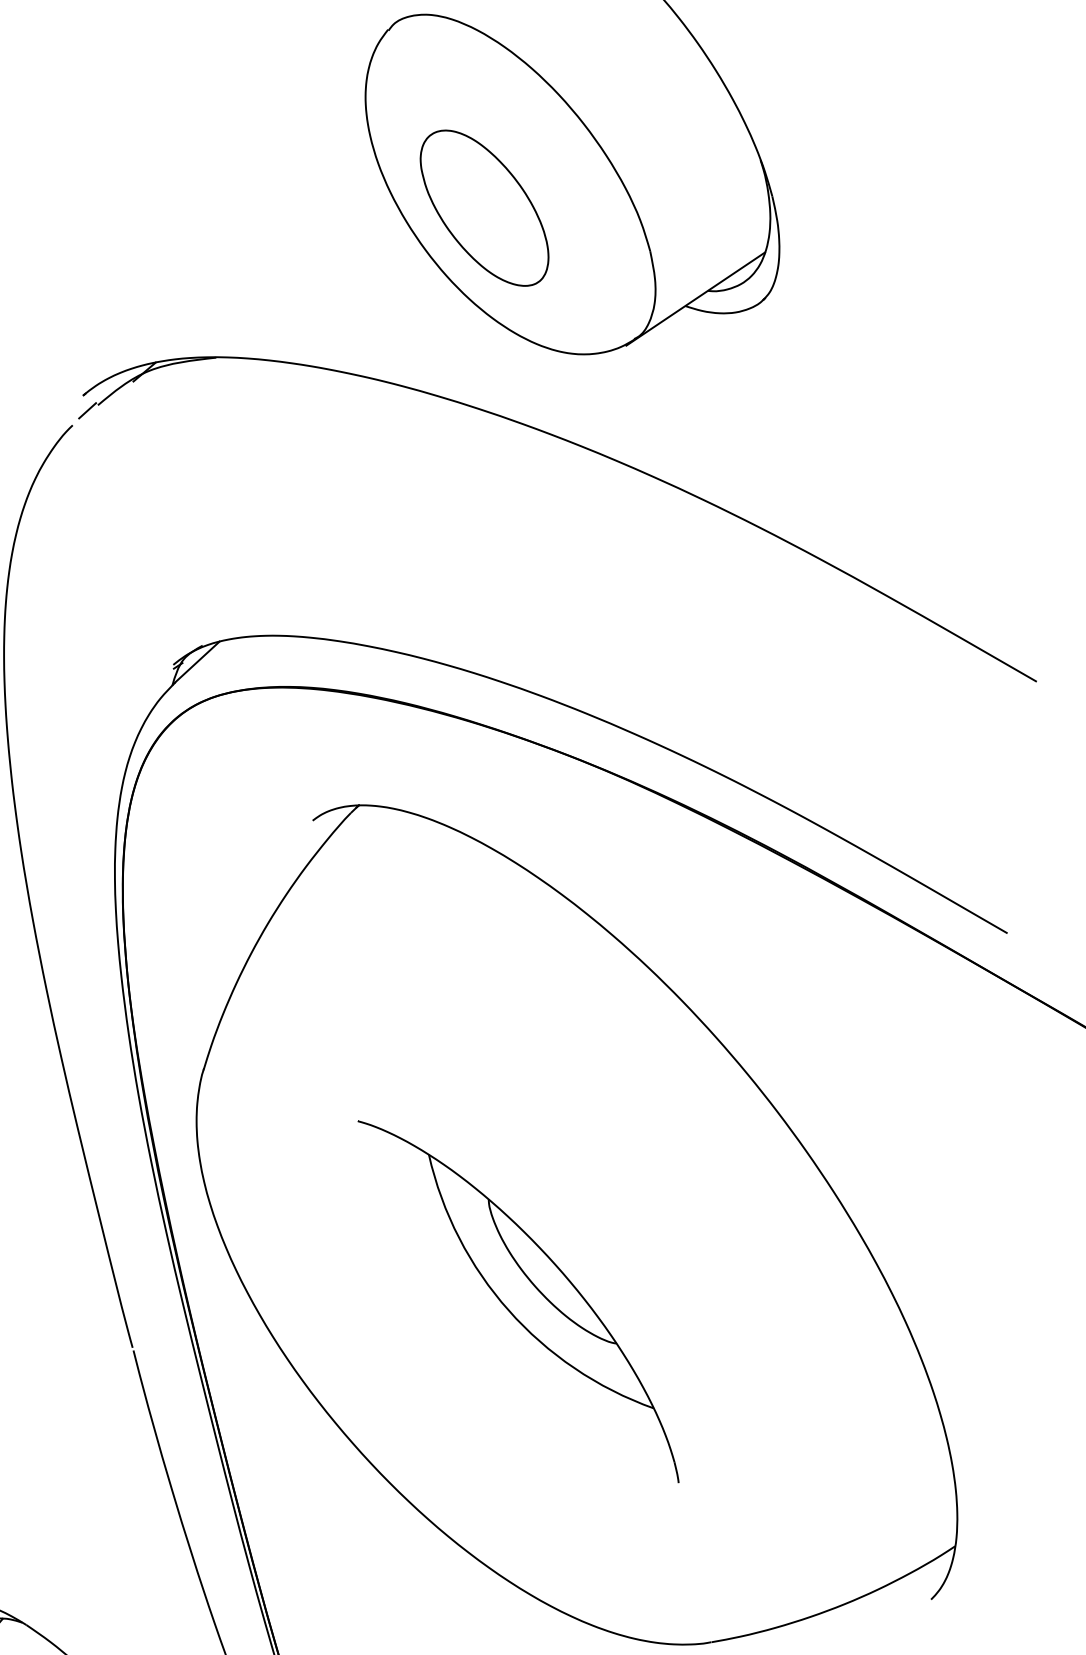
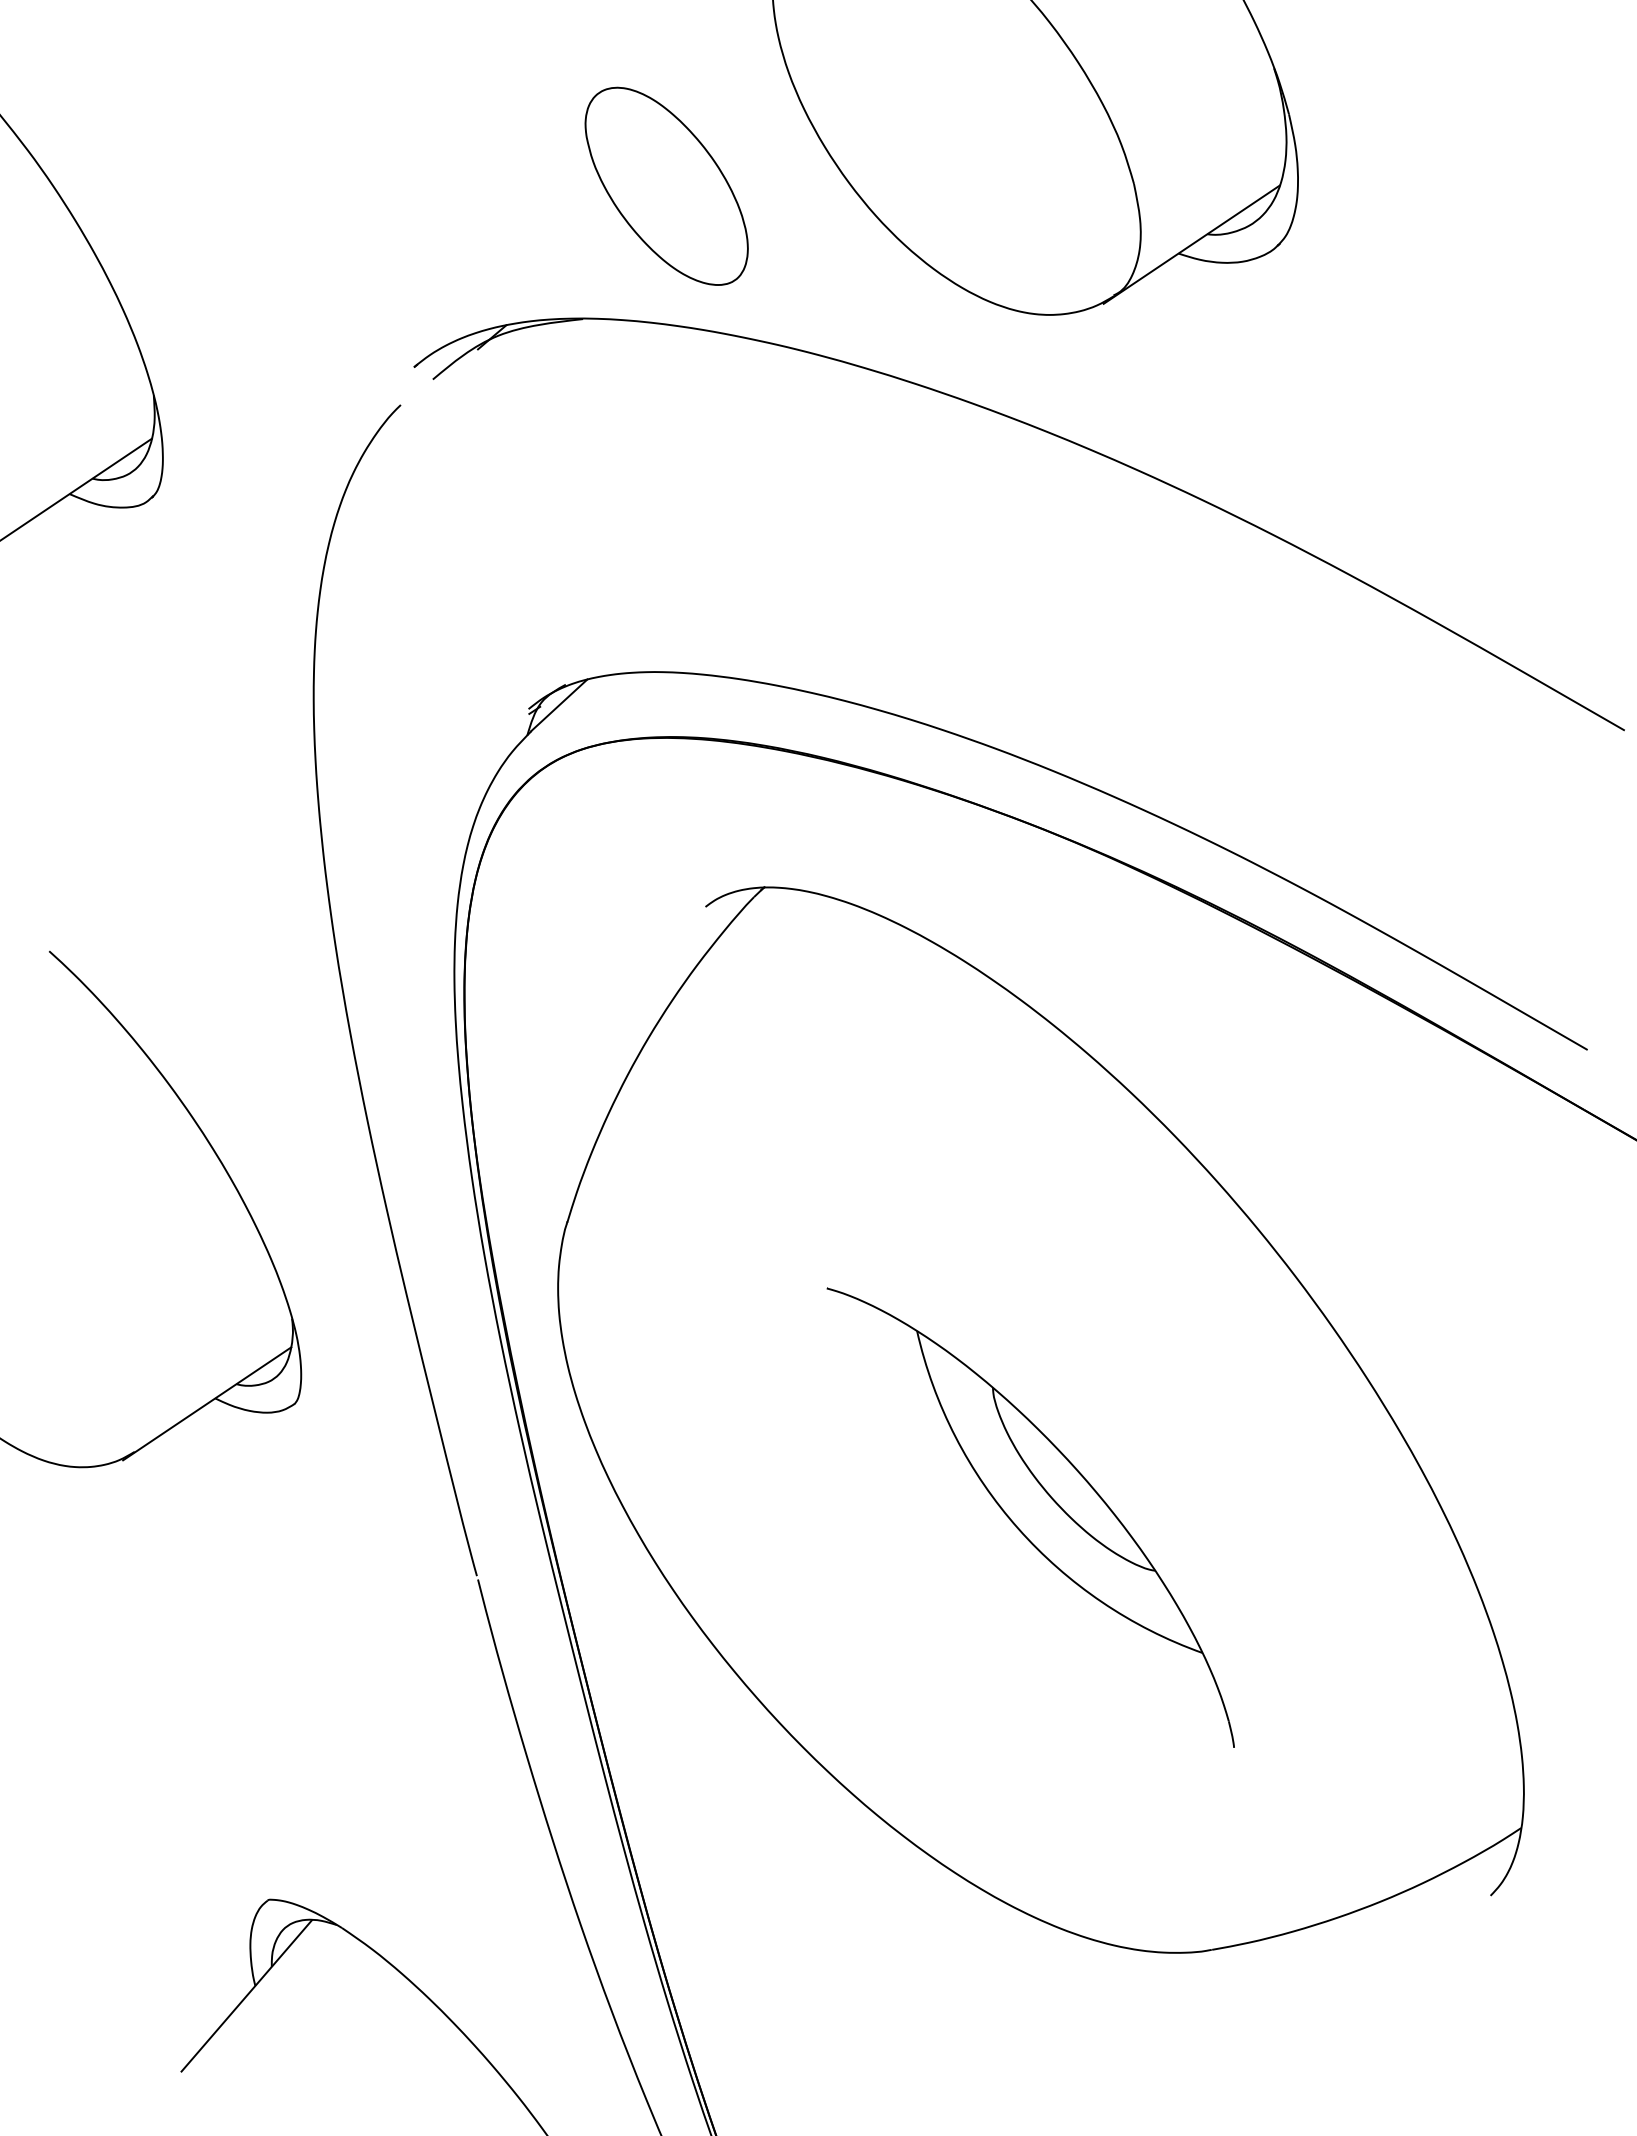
part: (484, 207) -> (666, 185), moved
line: (87, 410) -> (419, 386), removed
part: (518, 1301) -> (1030, 1517), moved

